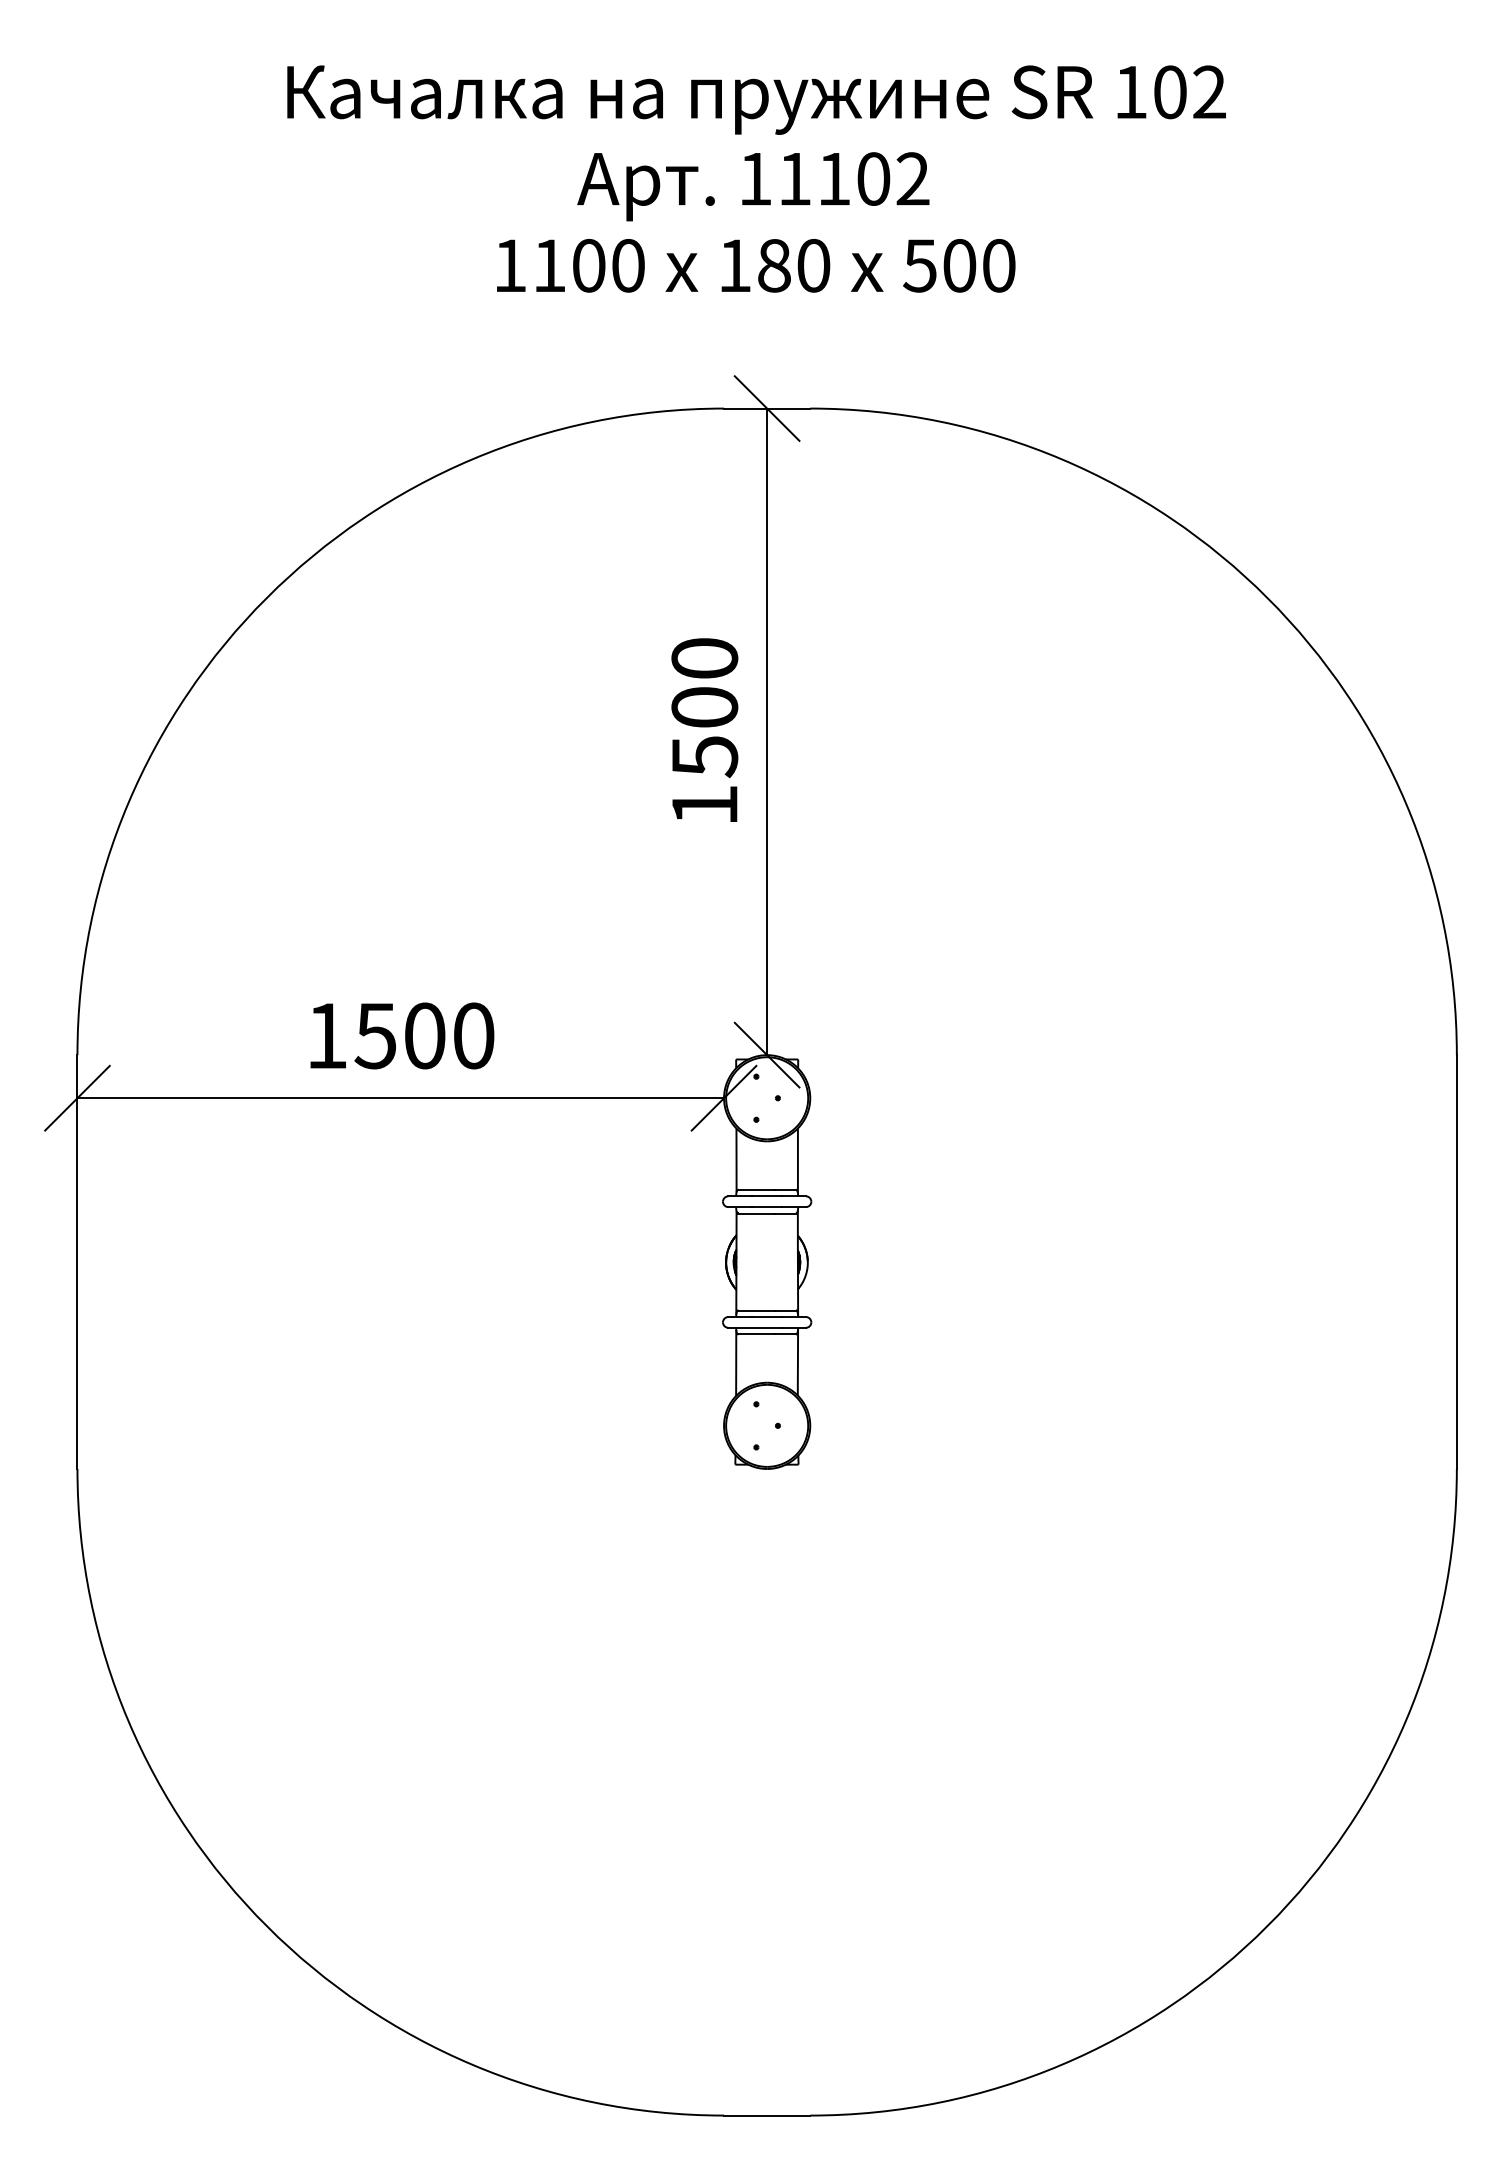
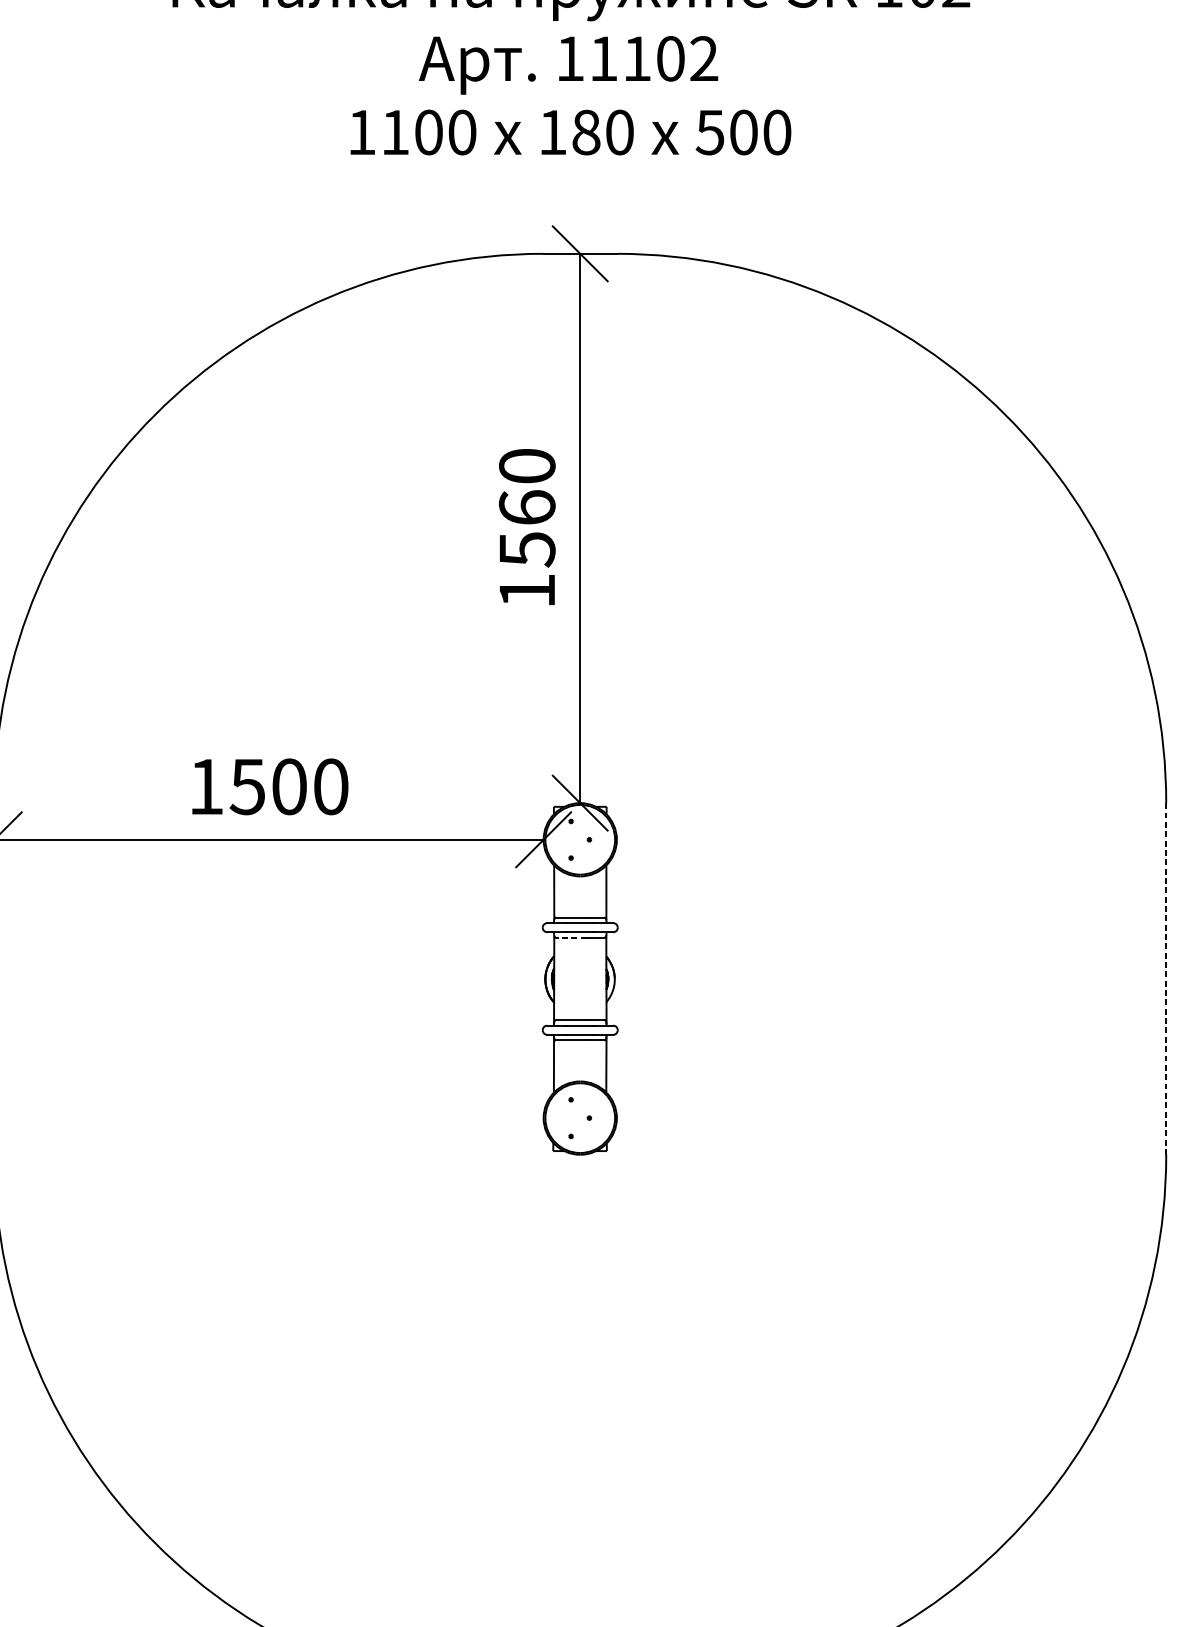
text: (704, 706) -> (527, 506), 1500 -> 1560
line: (756, 1213) -> (571, 937), solid -> dashed
line: (1456, 1262) -> (1165, 979), solid -> dashed

